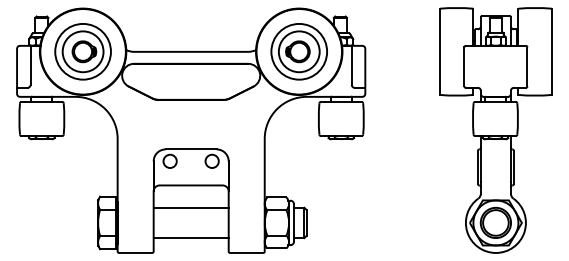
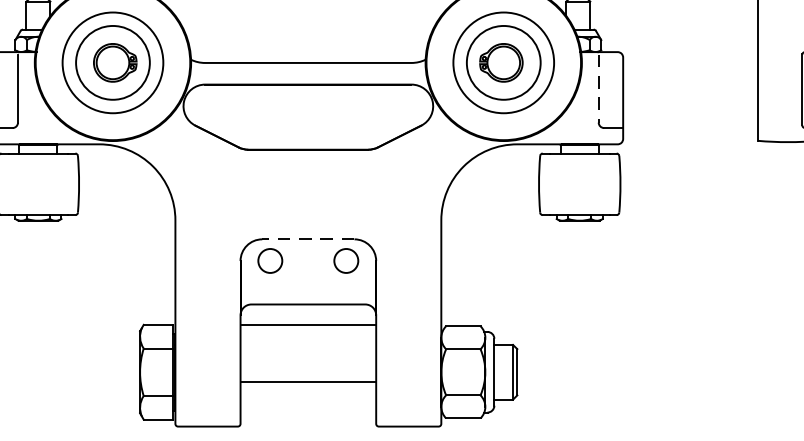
line: (351, 66) -> (598, 89), solid -> dashed
line: (191, 149) -> (308, 239), solid -> dashed
line: (190, 207) -> (307, 324), moved
line: (190, 238) -> (307, 382), moved

